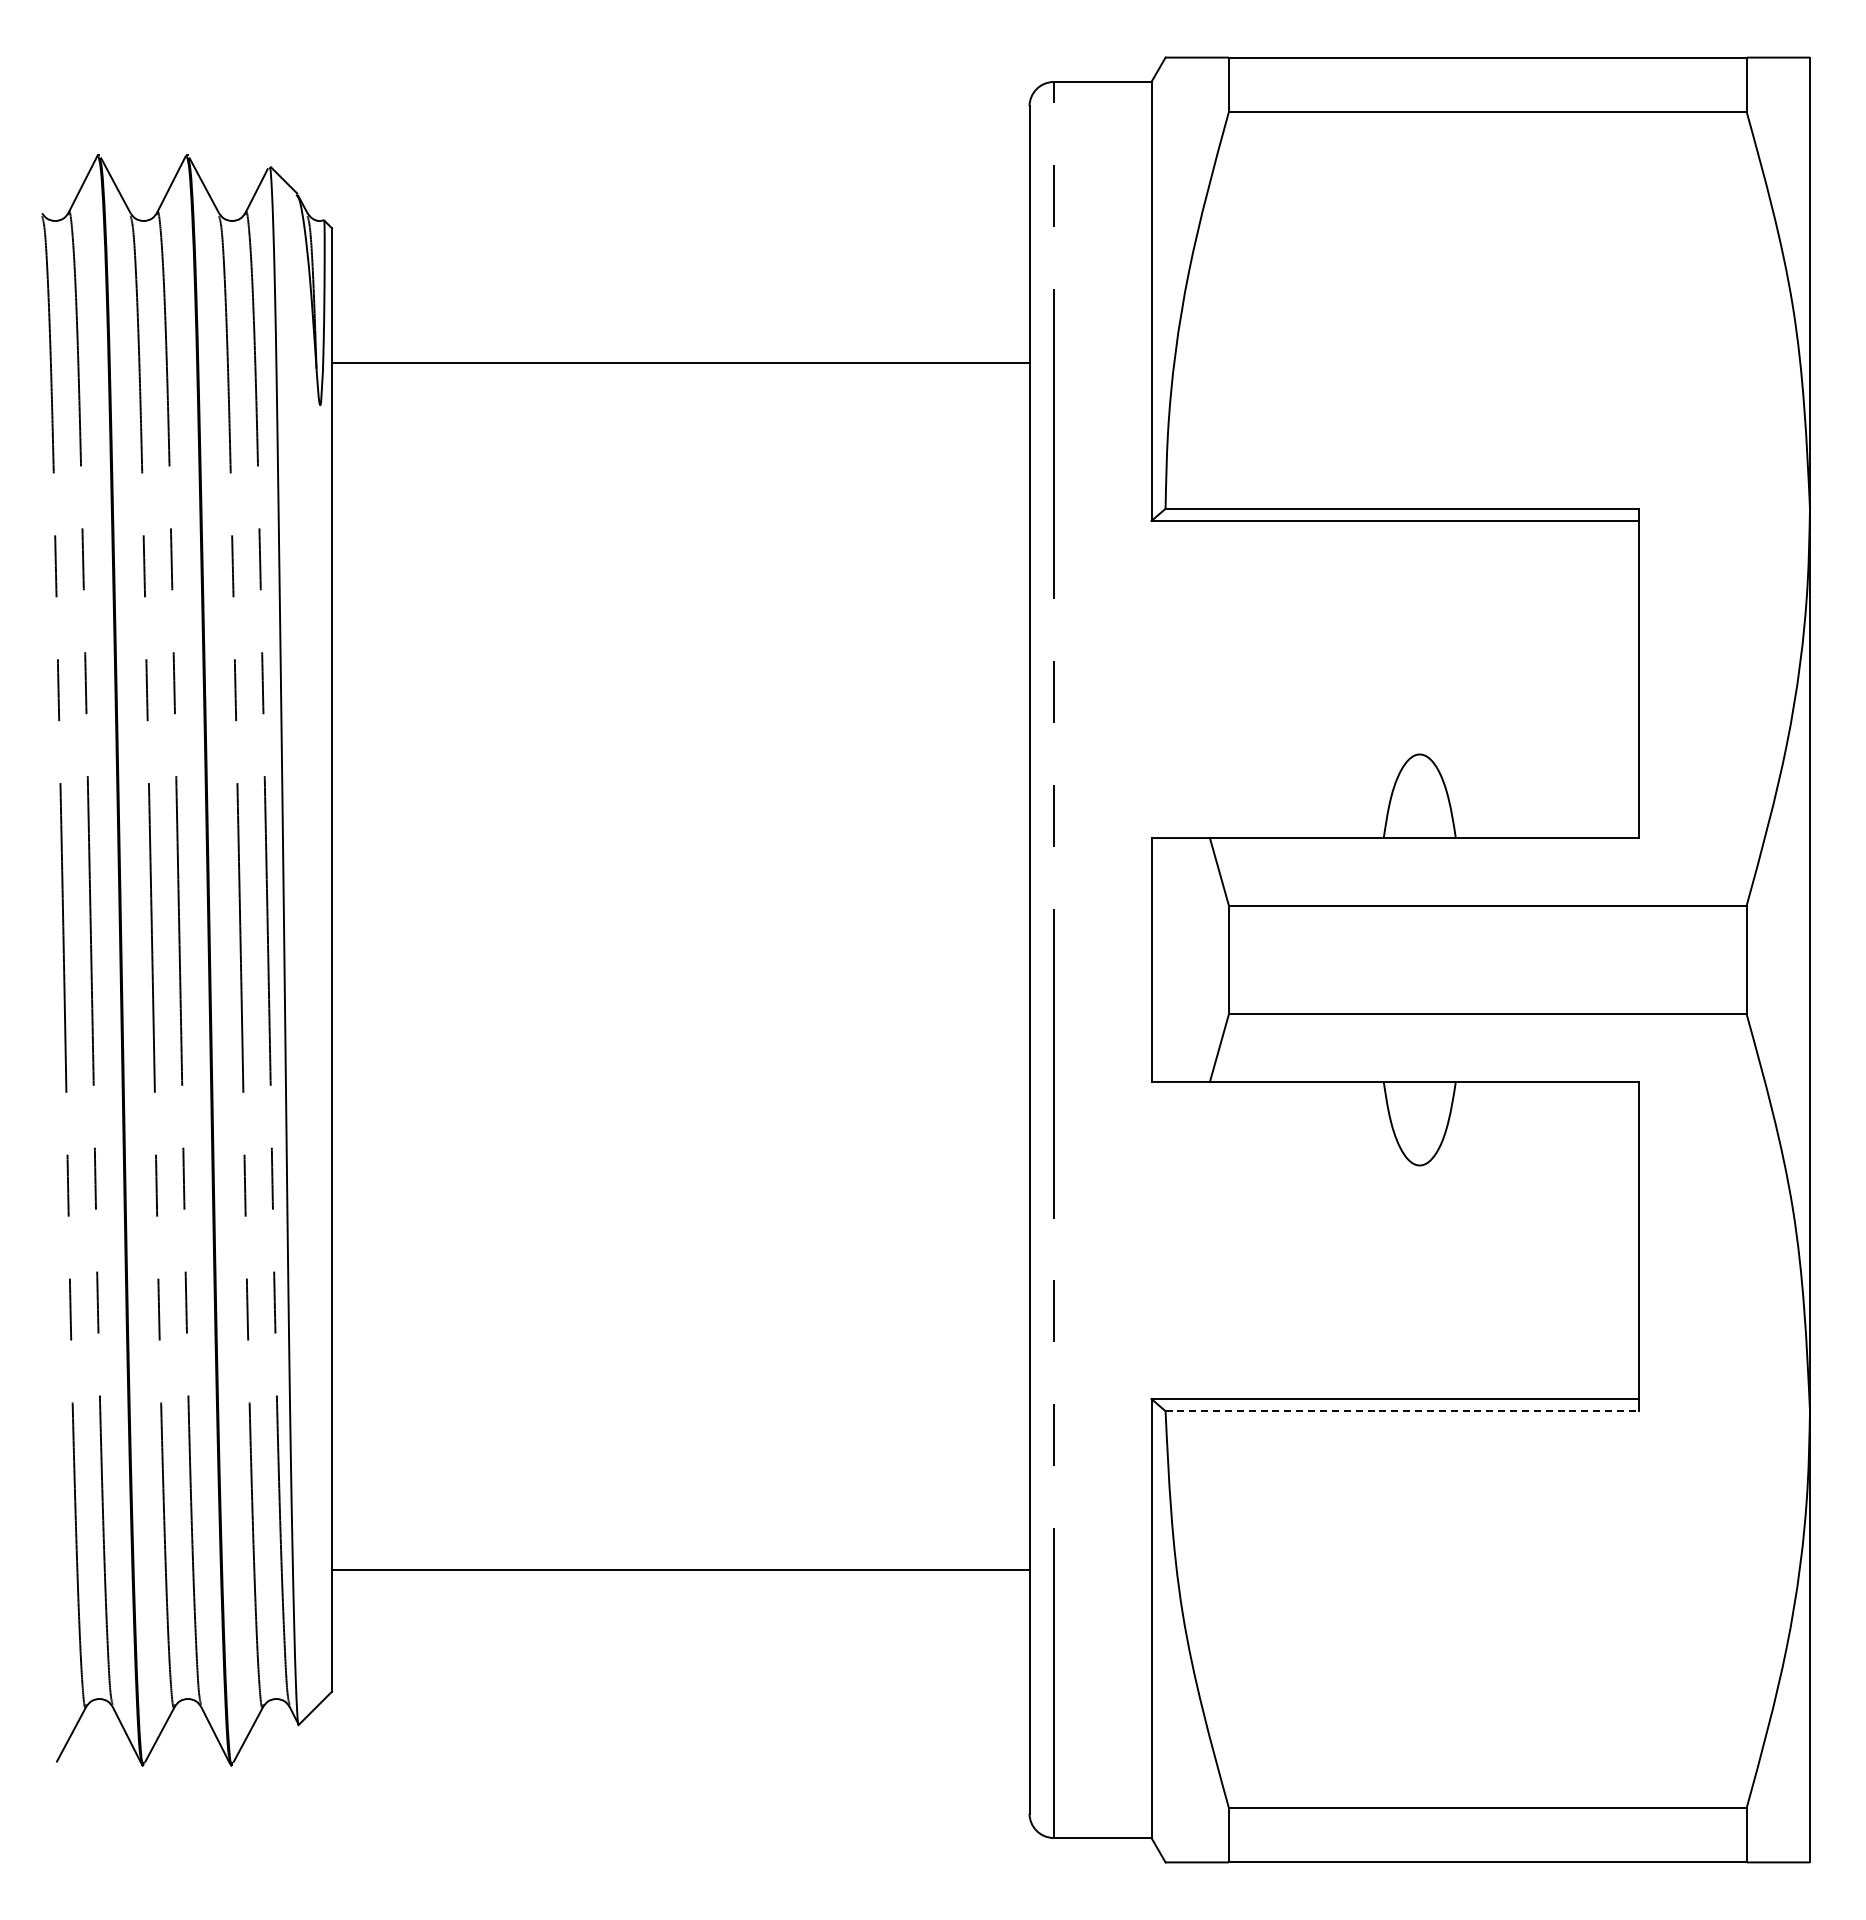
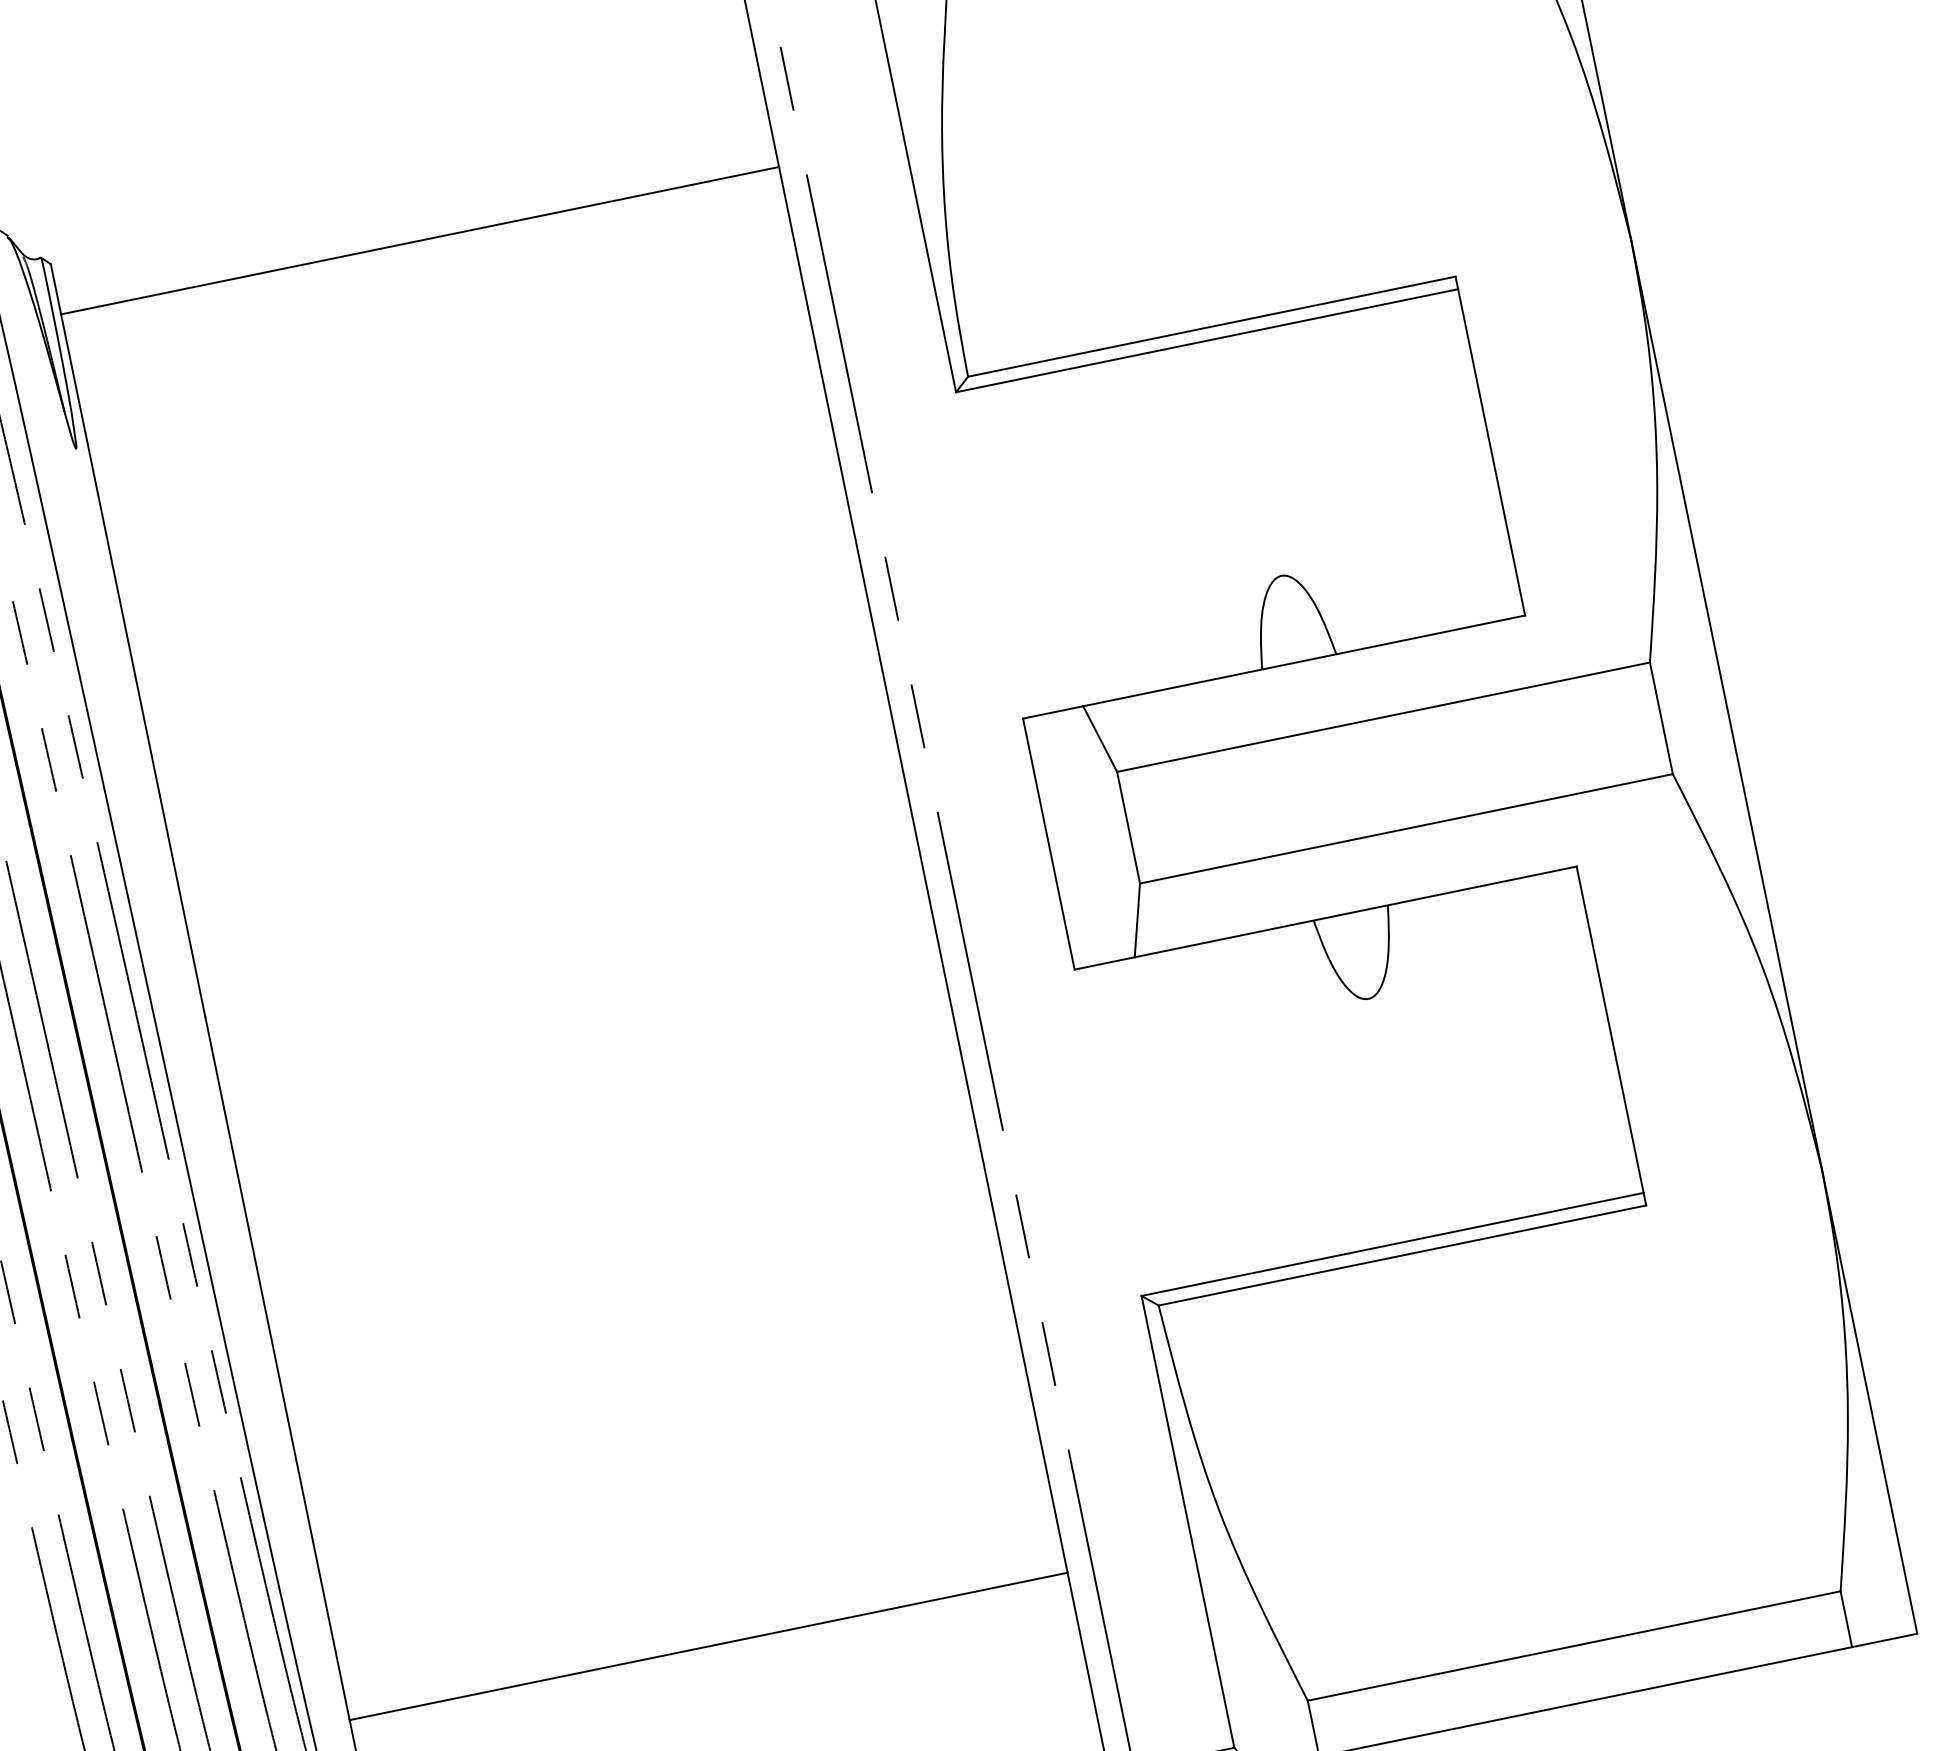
line: (680, 363) -> (419, 241), moved
line: (1402, 1411) -> (1402, 1255), dashed -> solid
line: (680, 1569) -> (708, 1646), moved

